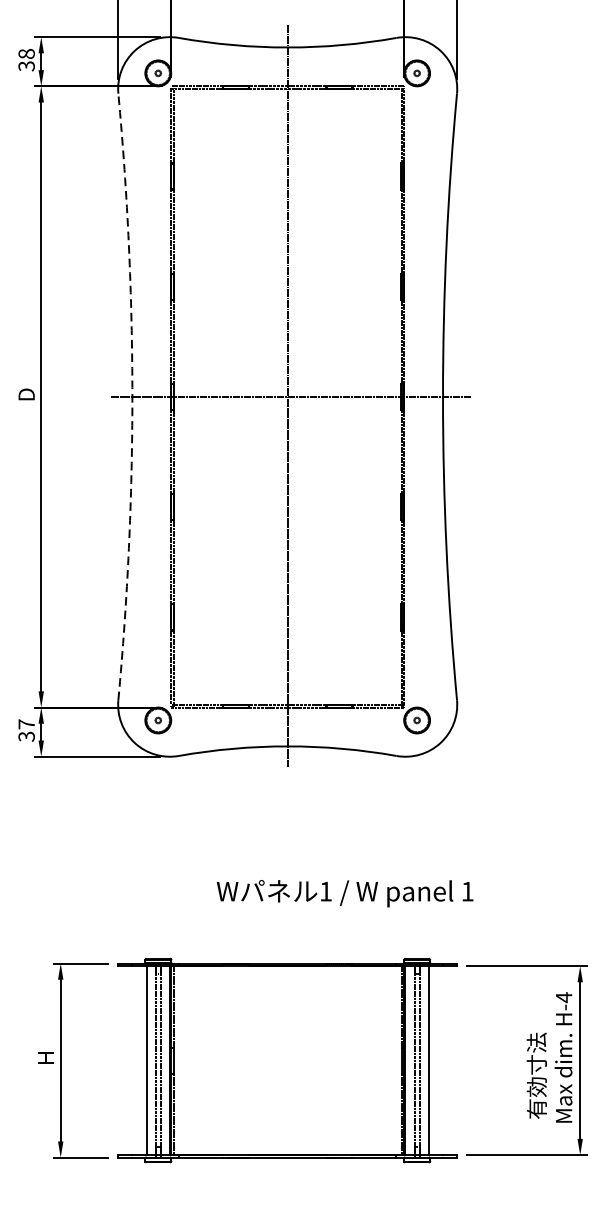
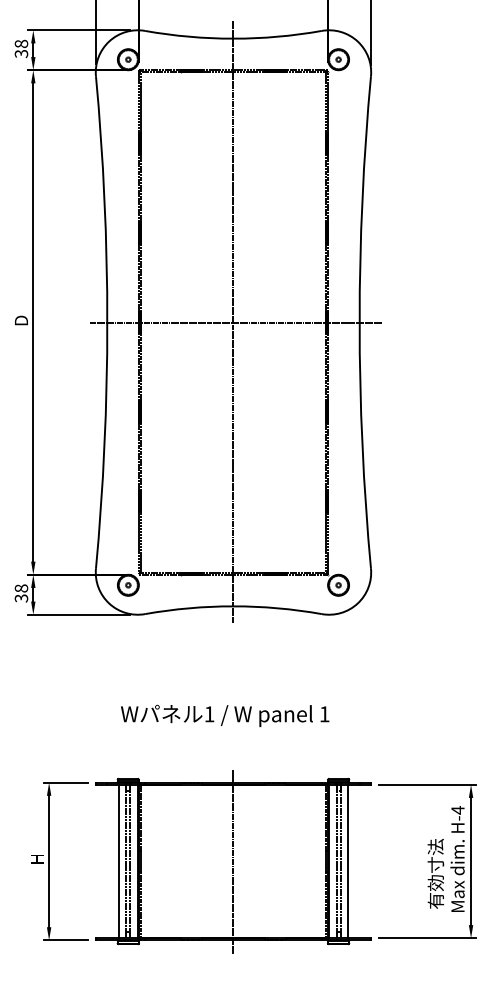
arc: (132, 396) -> (107, 322), dashed -> solid
text: (26, 724) -> (21, 588), 37 -> 38
text: (345, 893) -> (225, 715), moved
line: (287, 1060) -> (233, 861), added

